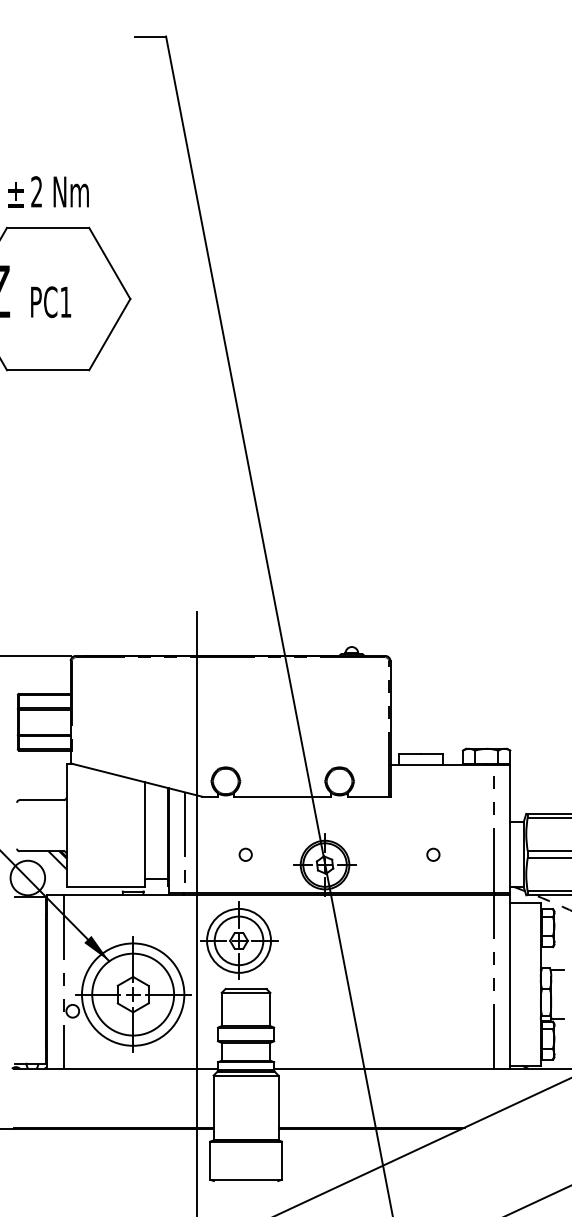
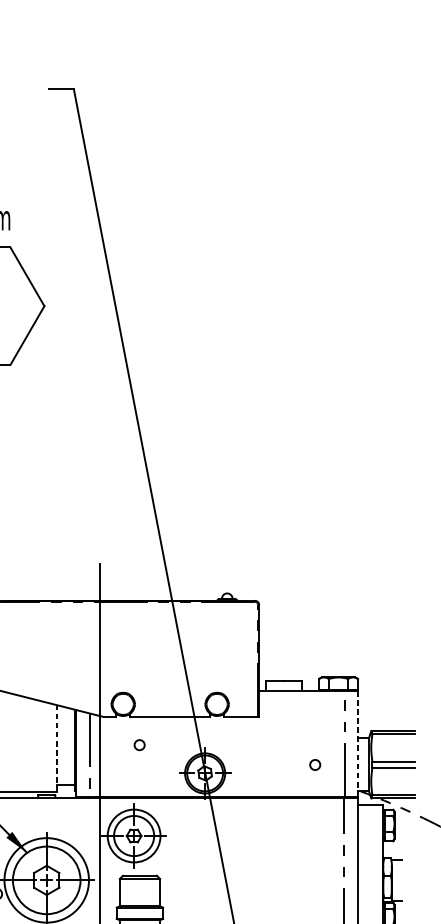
line: (510, 829) -> (358, 744), solid -> dashed
line: (145, 834) -> (56, 748), solid -> dashed
circle: (245, 854) -> (139, 744), moved
circle: (433, 854) -> (315, 764), moved

